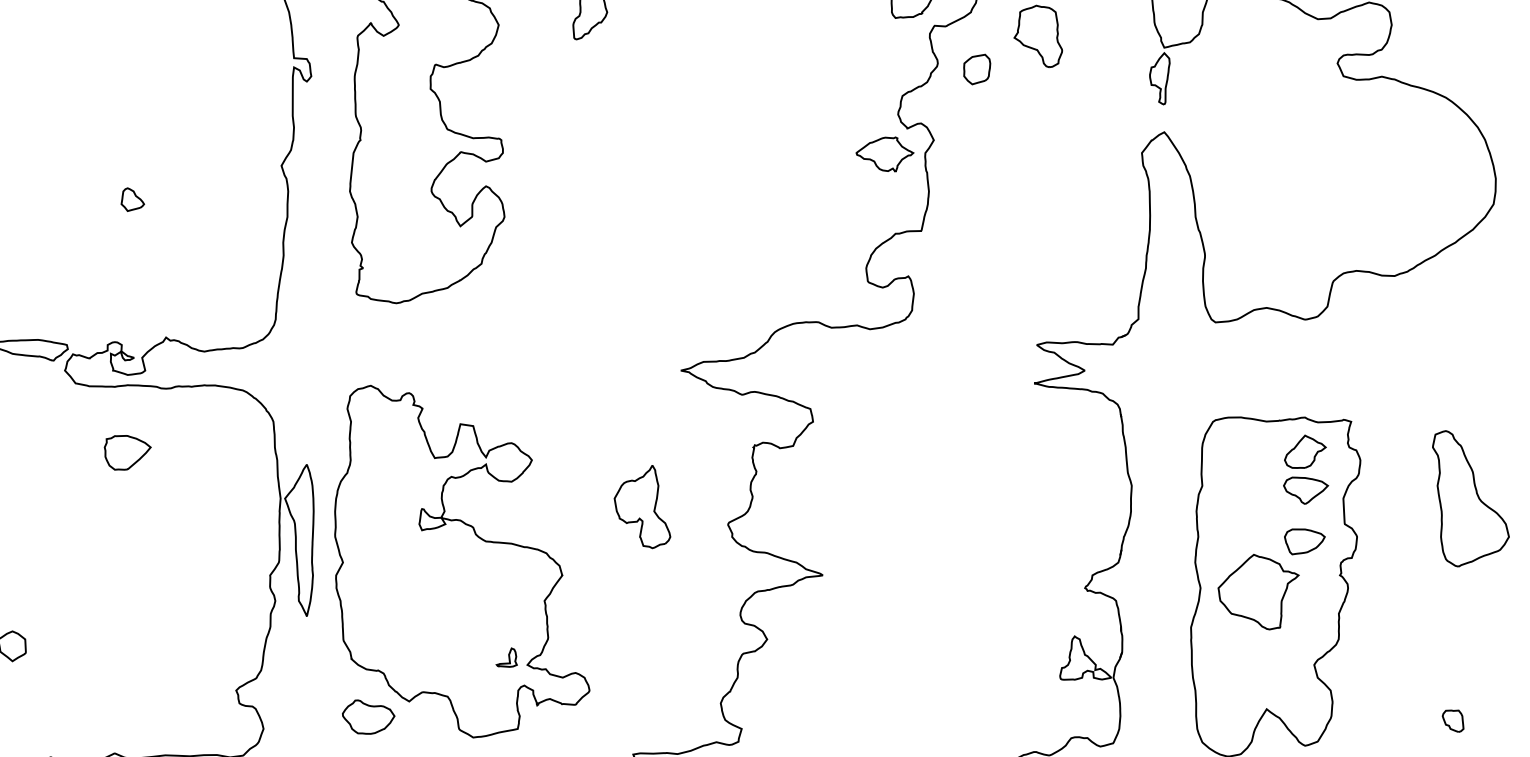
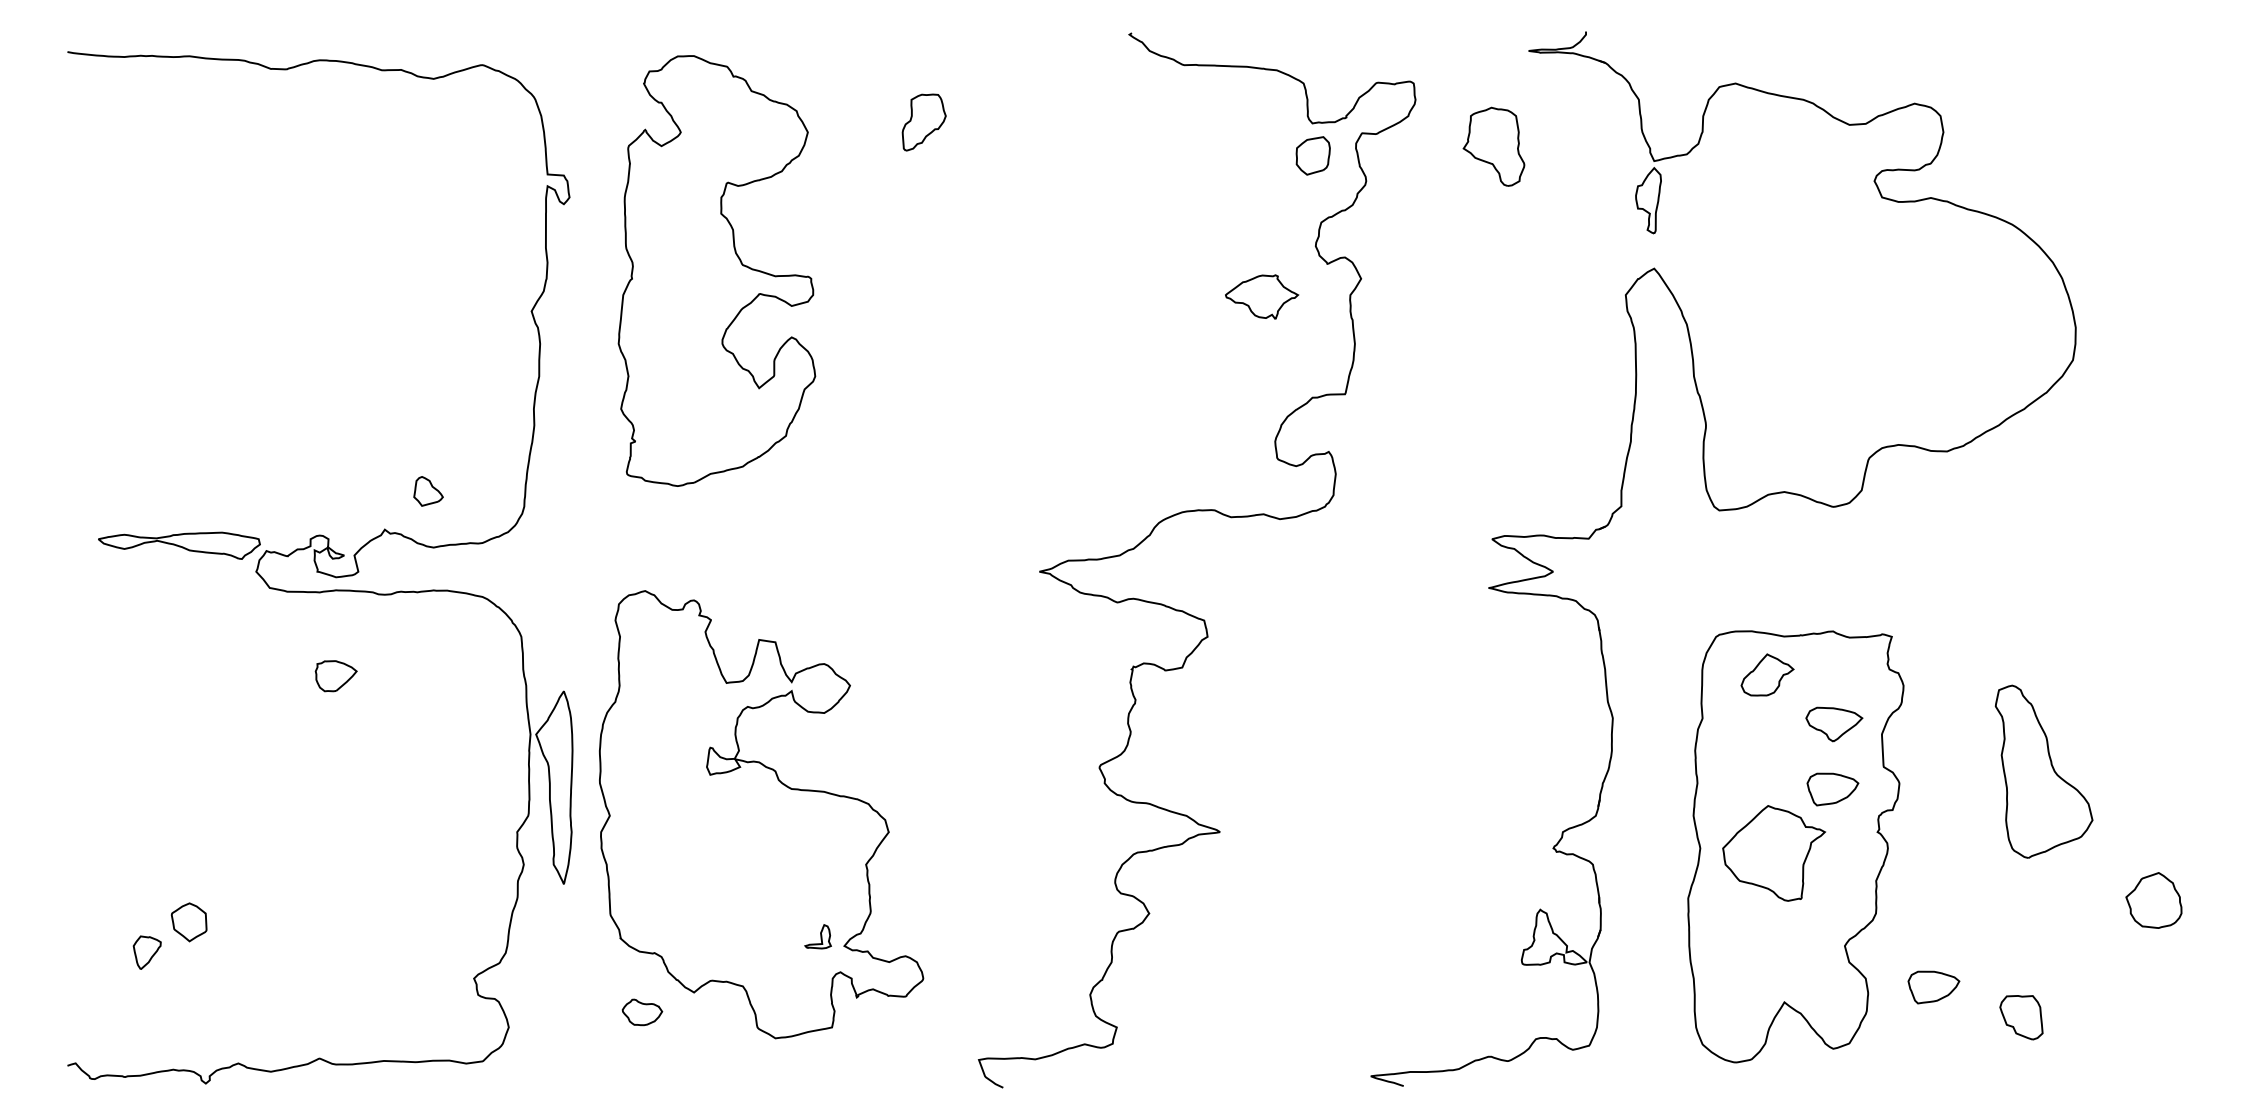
part: (976, 69) -> (1312, 155), moved
part: (885, 154) -> (1262, 296), moved
part: (132, 199) -> (428, 491), moved
part: (1305, 451) -> (1767, 674), moved
part: (128, 452) -> (336, 675), size x0.7
part: (1470, 498) -> (2043, 771), moved
part: (642, 506) -> (990, 744), removed
part: (1383, 697) -> (1933, 987), added
part: (368, 717) -> (642, 1012), size x0.6
part: (1453, 721) -> (2021, 1017), size x1.6

